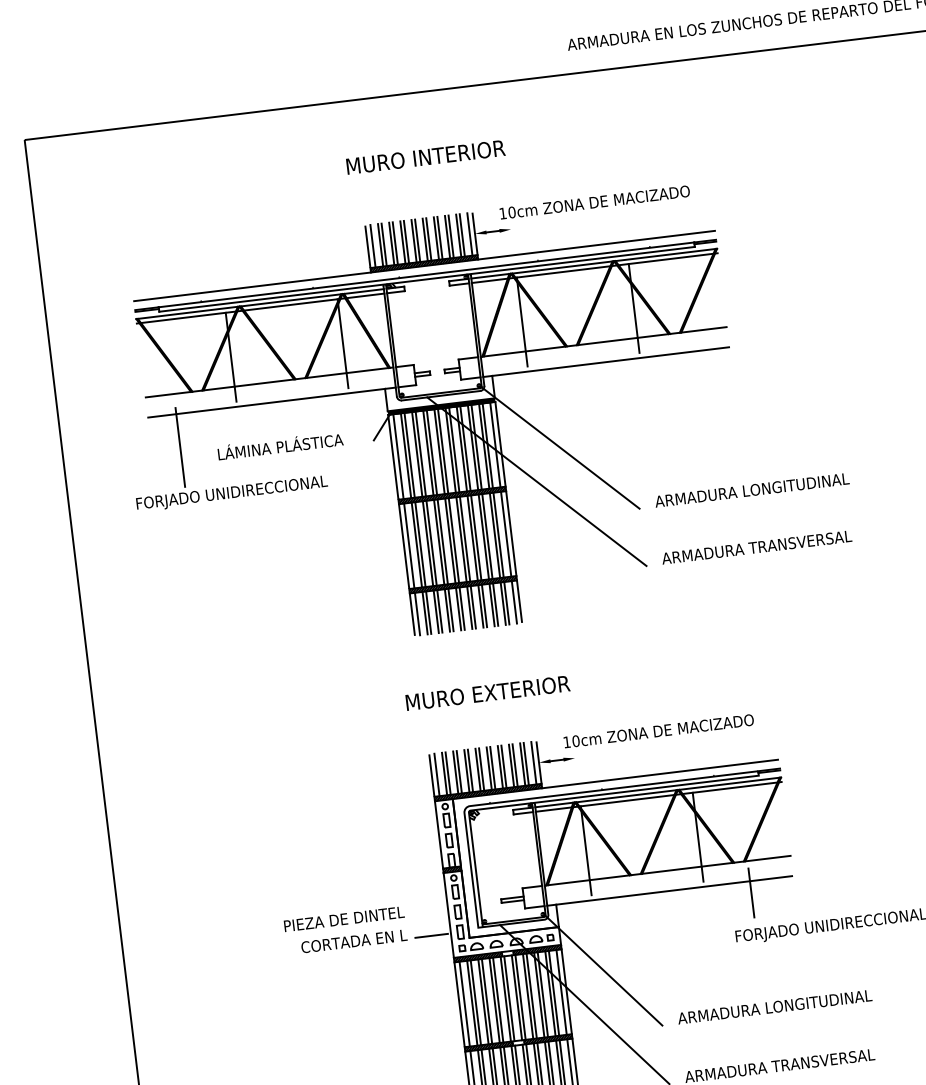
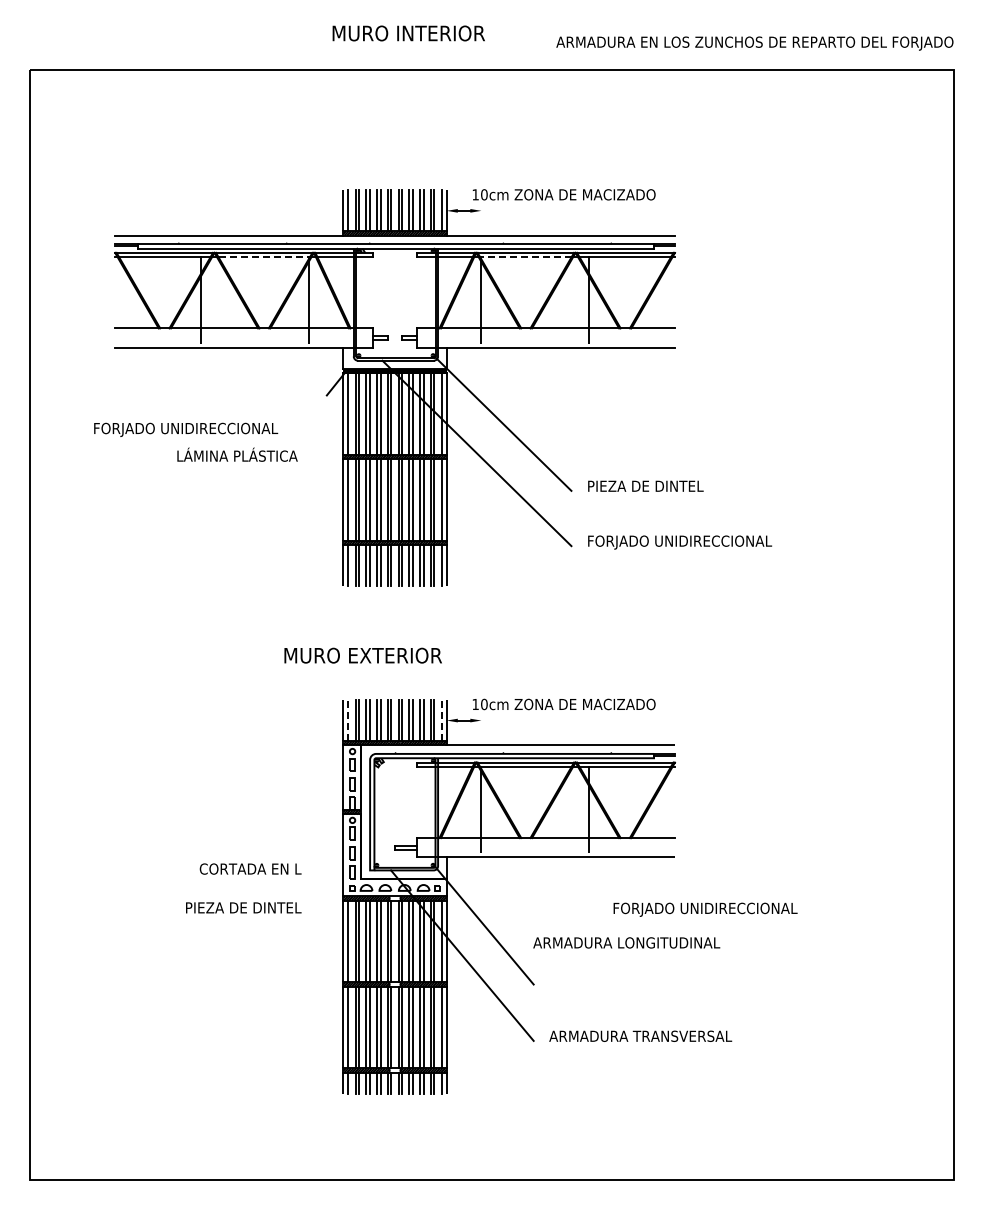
text: (425, 157) -> (408, 33), moved
line: (562, 272) -> (525, 257), solid -> dashed
line: (291, 305) -> (264, 257), solid -> dashed
text: (280, 445) -> (237, 454), moved
line: (180, 447) -> (142, 379), removed
text: (752, 489) -> (680, 485), ARMADURA LONGITUDINAL -> PIEZA DE DINTEL
text: (758, 548) -> (679, 542), ARMADURA TRANSVERSAL -> FORJADO UNIDIRECCIONAL
text: (487, 693) -> (362, 655), moved
line: (533, 763) -> (441, 720), solid -> dashed
line: (437, 774) -> (348, 720), solid -> dashed
line: (751, 892) -> (633, 868), removed
text: (344, 918) -> (243, 907), moved
line: (431, 935) -> (324, 872), removed
text: (774, 1006) -> (626, 942), moved

